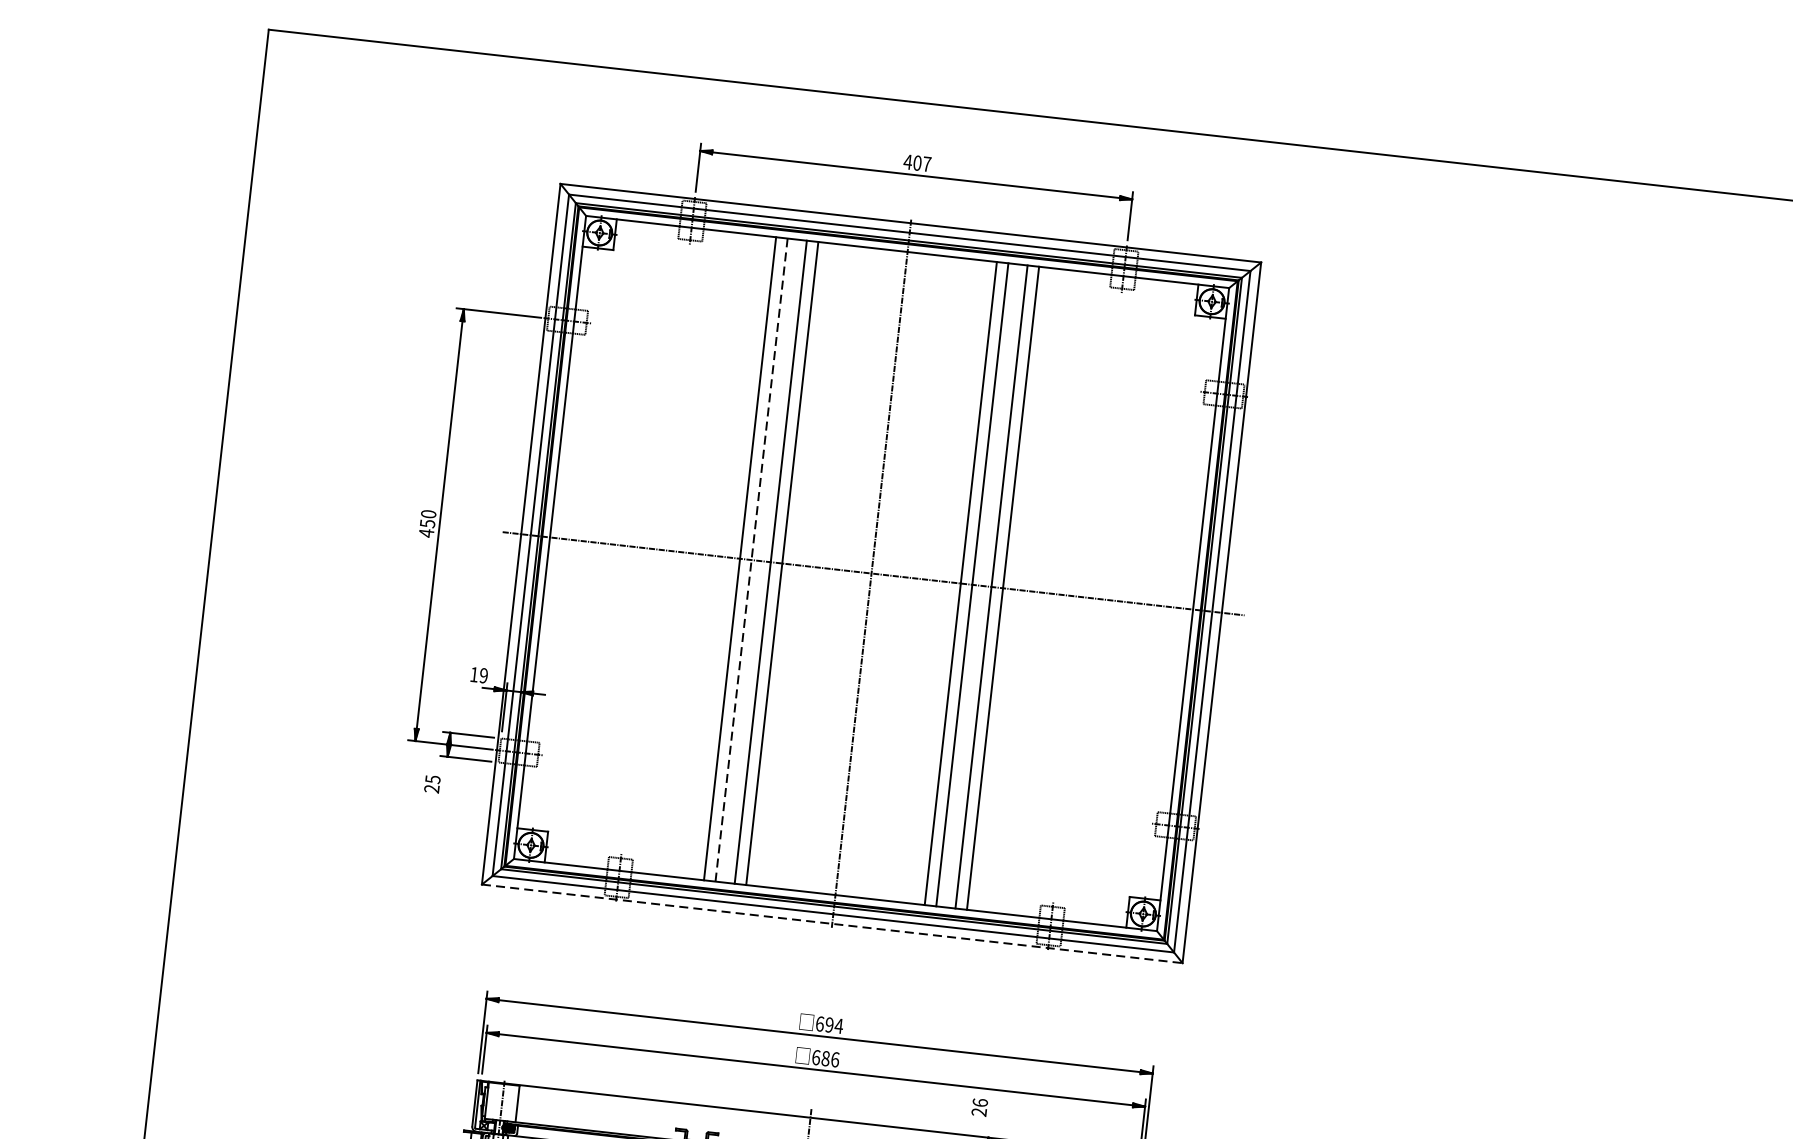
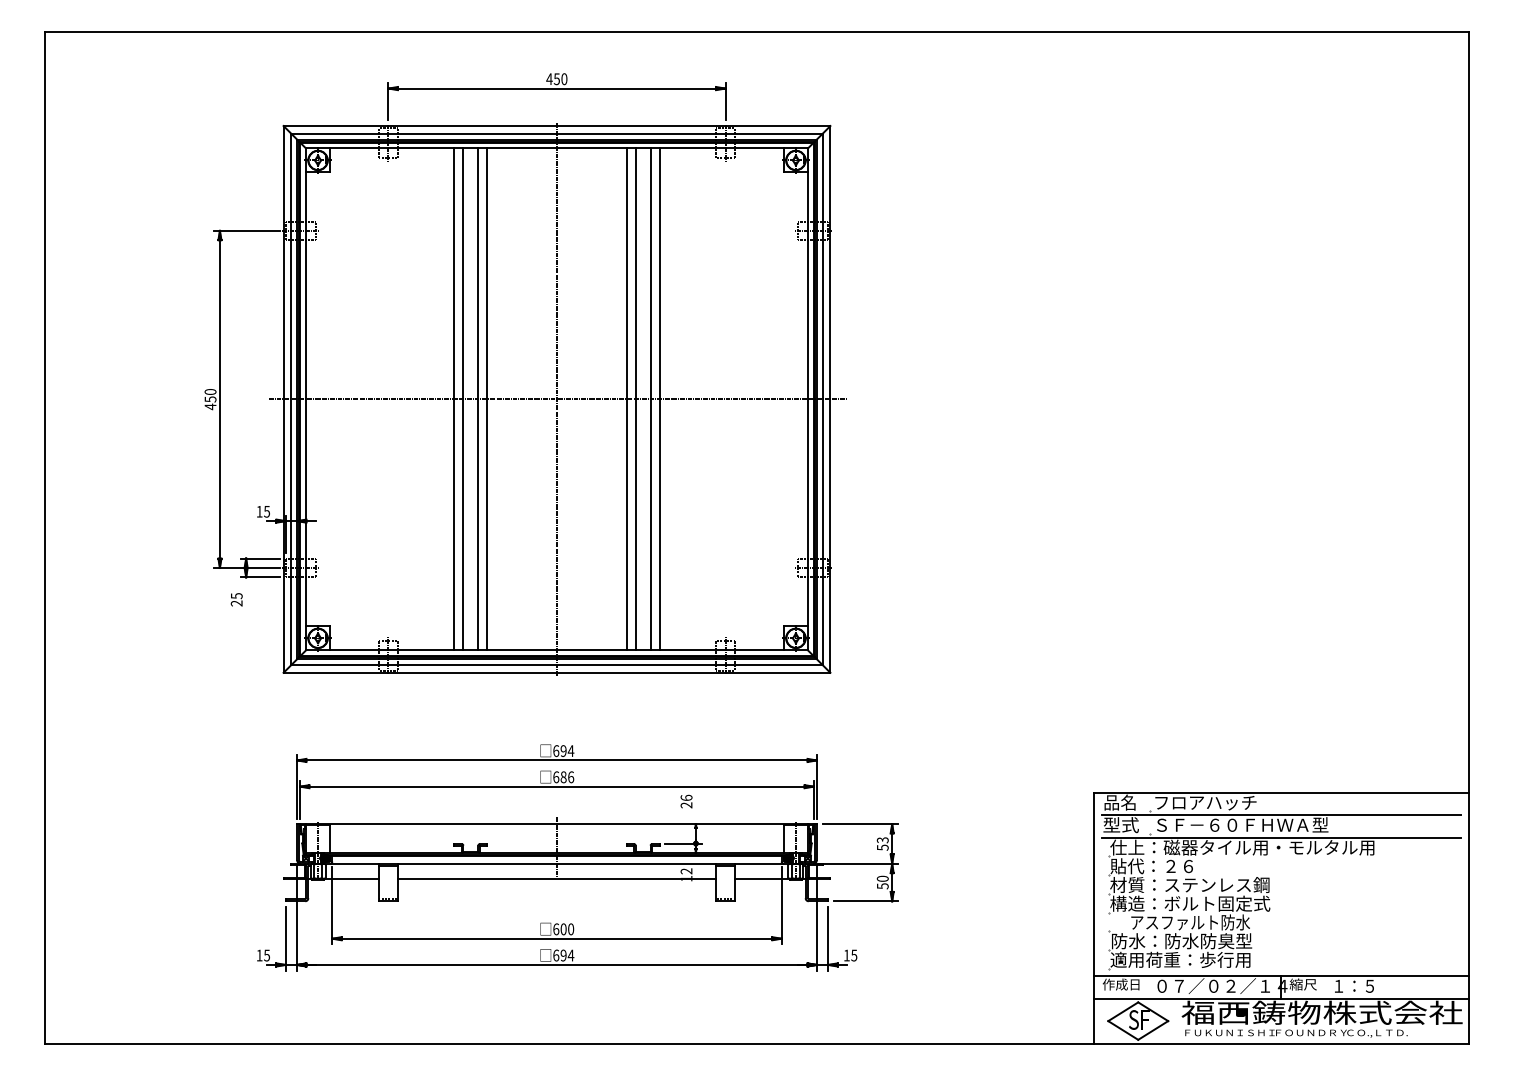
text: (922, 164) -> (560, 79), 407 -> 450
line: (751, 560) -> (463, 399), dashed -> solid
text: (483, 675) -> (266, 511), 19 -> 15
line: (832, 923) -> (557, 672), dashed -> solid

